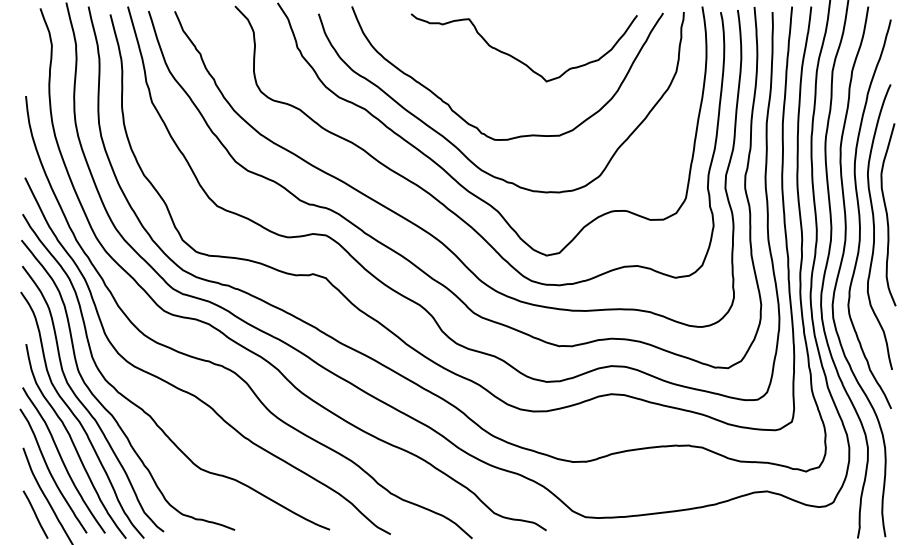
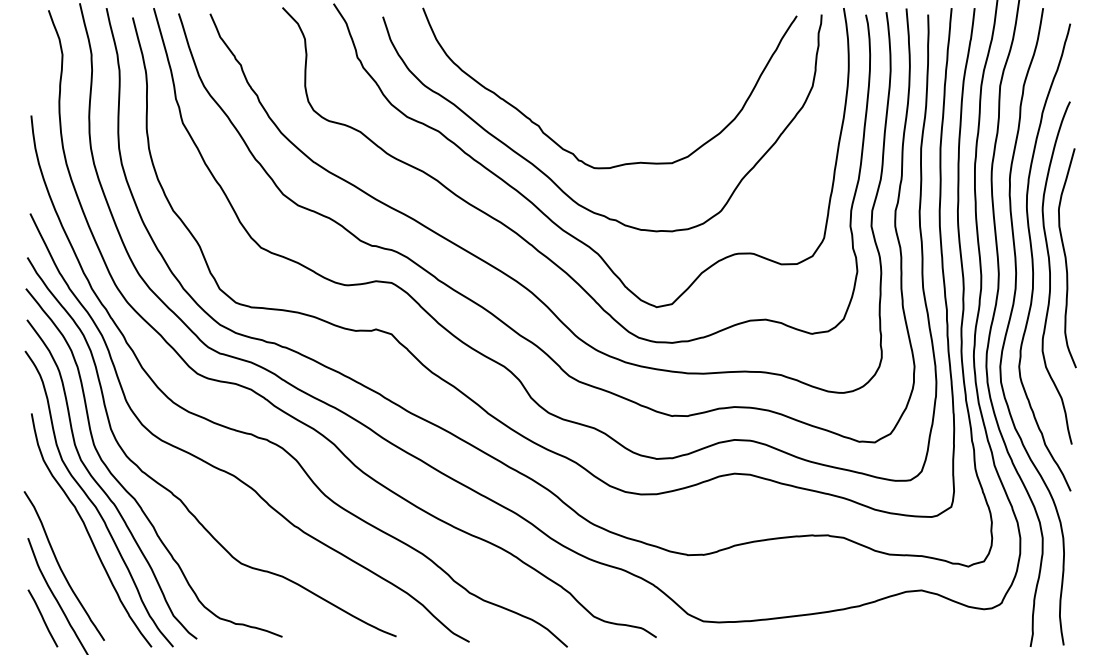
curve: (517, 58) -> (621, 70), removed
curve: (63, 460) -> (76, 553), removed

